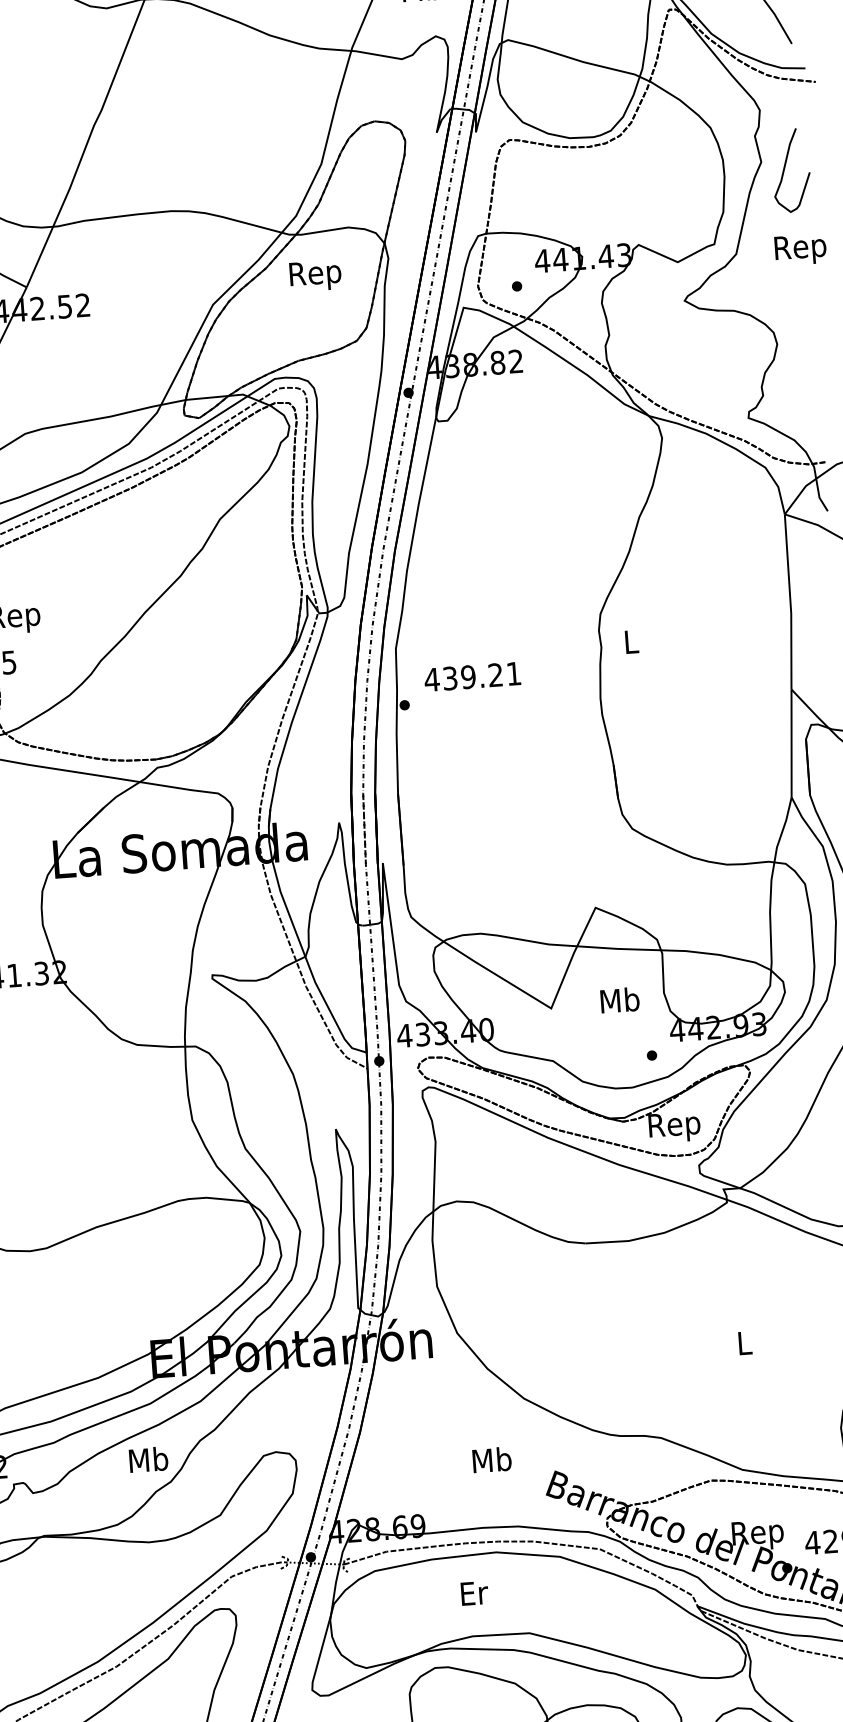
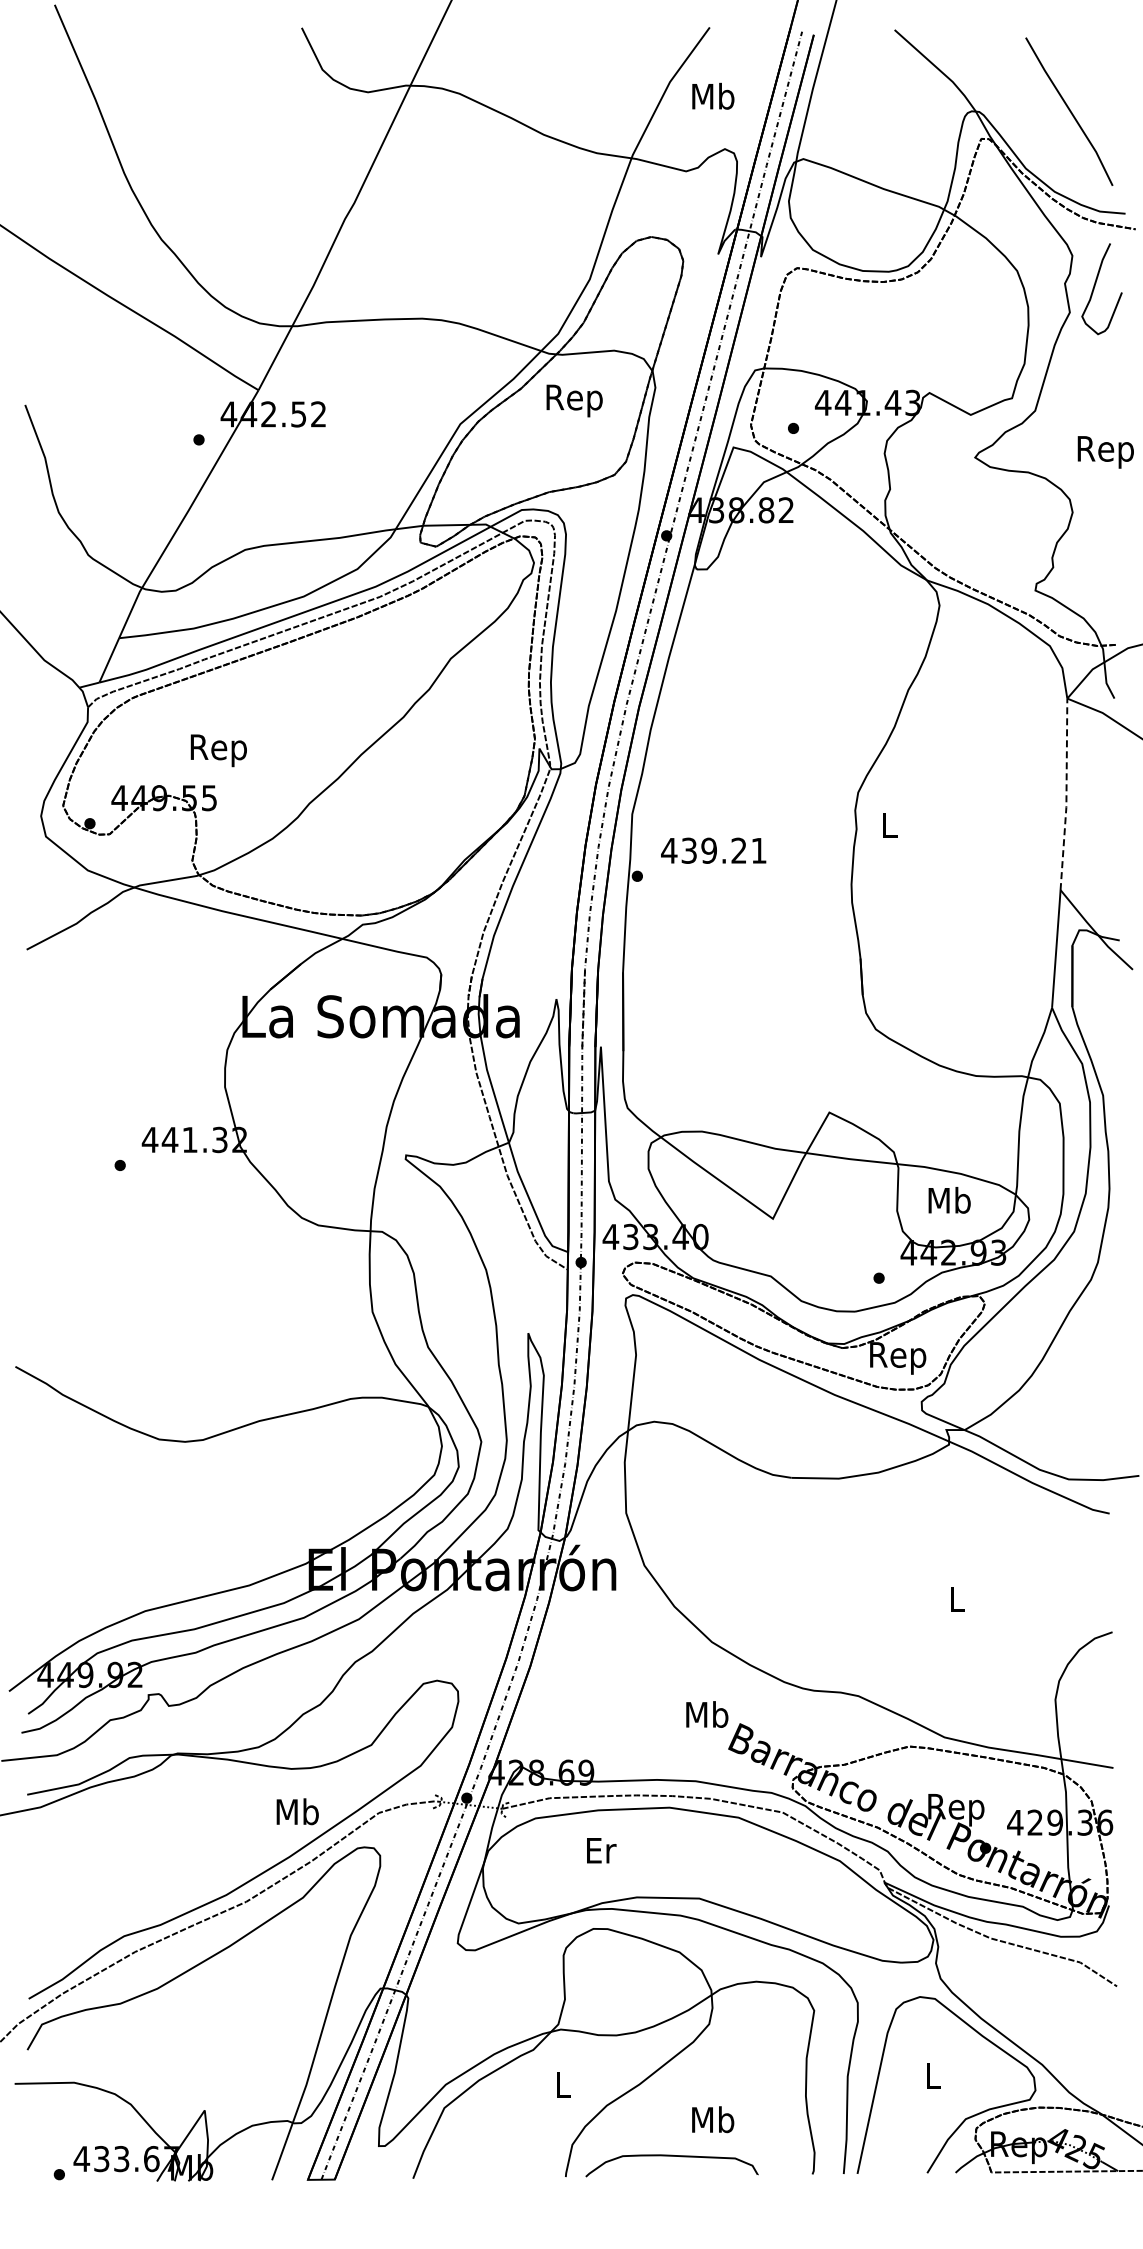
curve: (785, 168) -> (1095, 286), moved
text: (800, 250) -> (1105, 452), moved
line: (790, 601) -> (1066, 794), solid -> dashed
text: (619, 1000) -> (949, 1200), moved
text: (148, 1459) -> (297, 1811), moved
text: (492, 1459) -> (707, 1714), moved
text: (474, 1593) -> (601, 1850), moved

